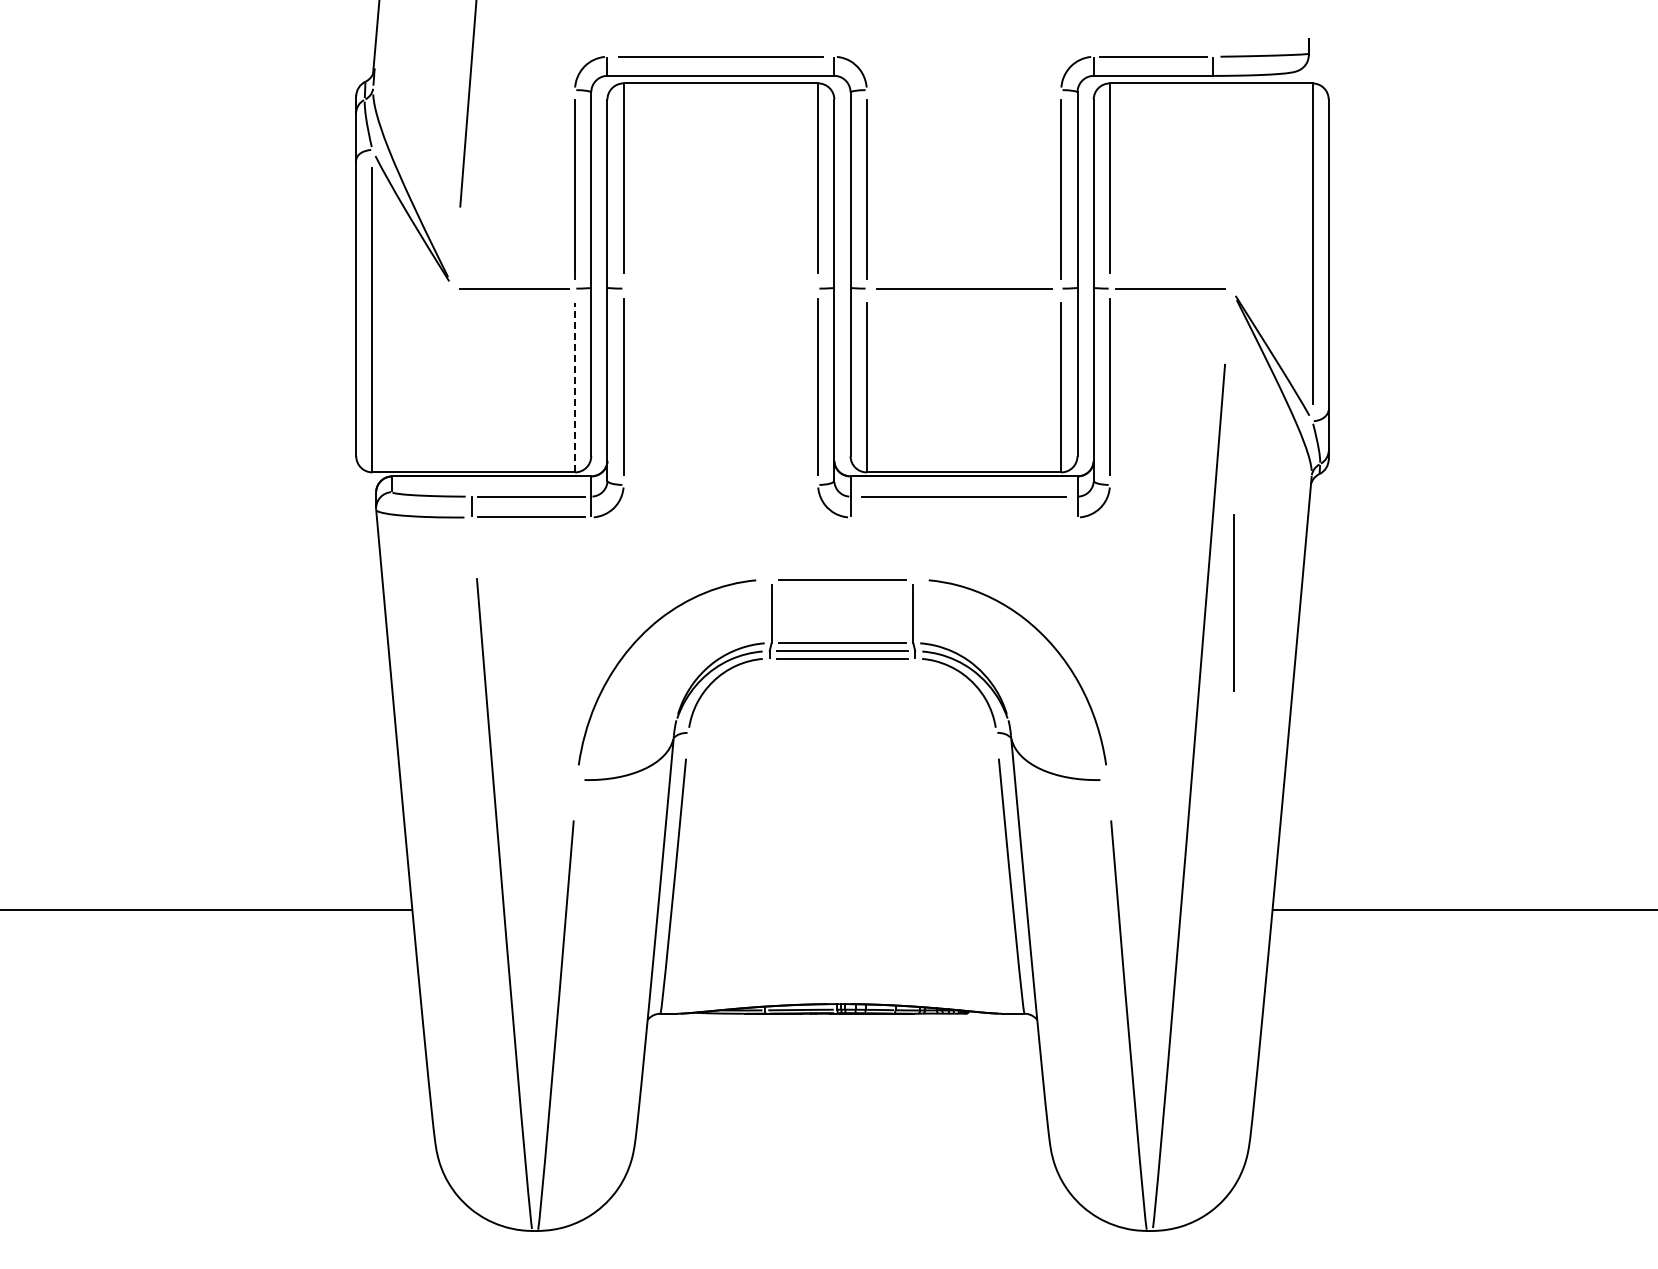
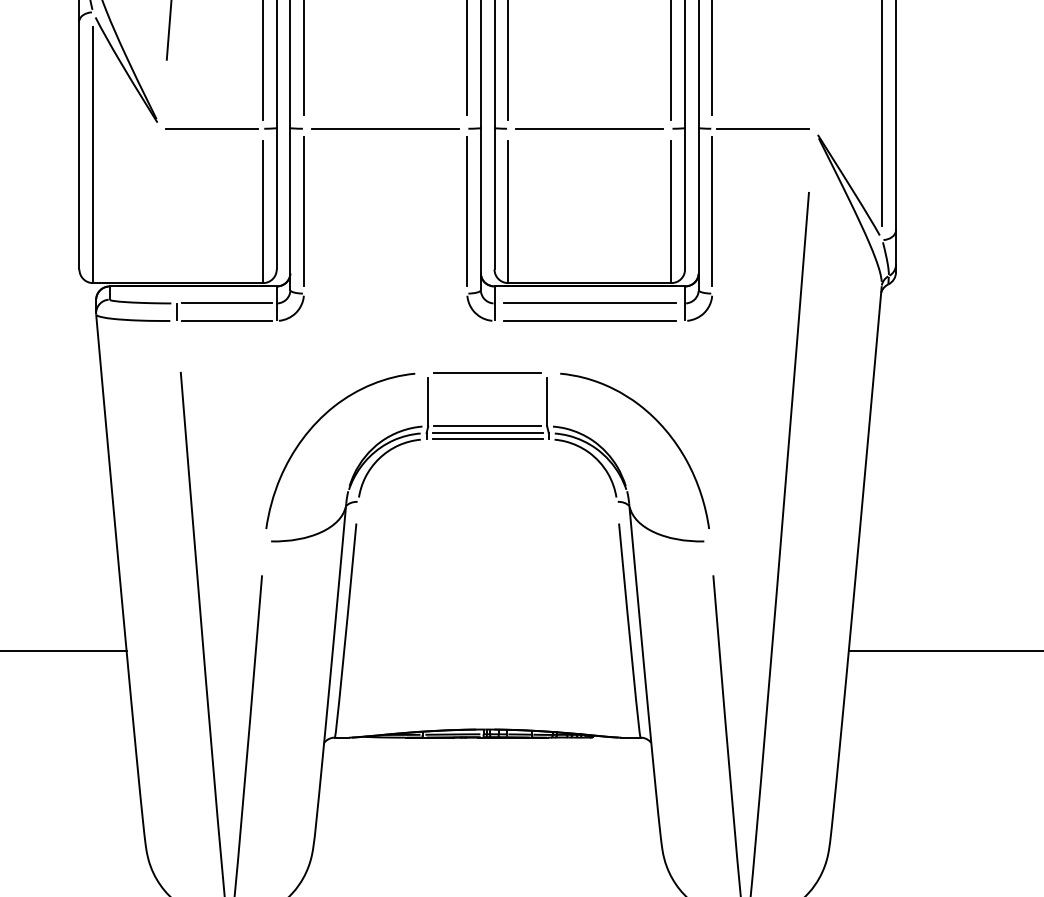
line: (720, 288) -> (385, 128), added
line: (575, 387) -> (263, 211), dashed -> solid
line: (963, 517) -> (589, 320), added
line: (1233, 602) -> (816, 392), removed

